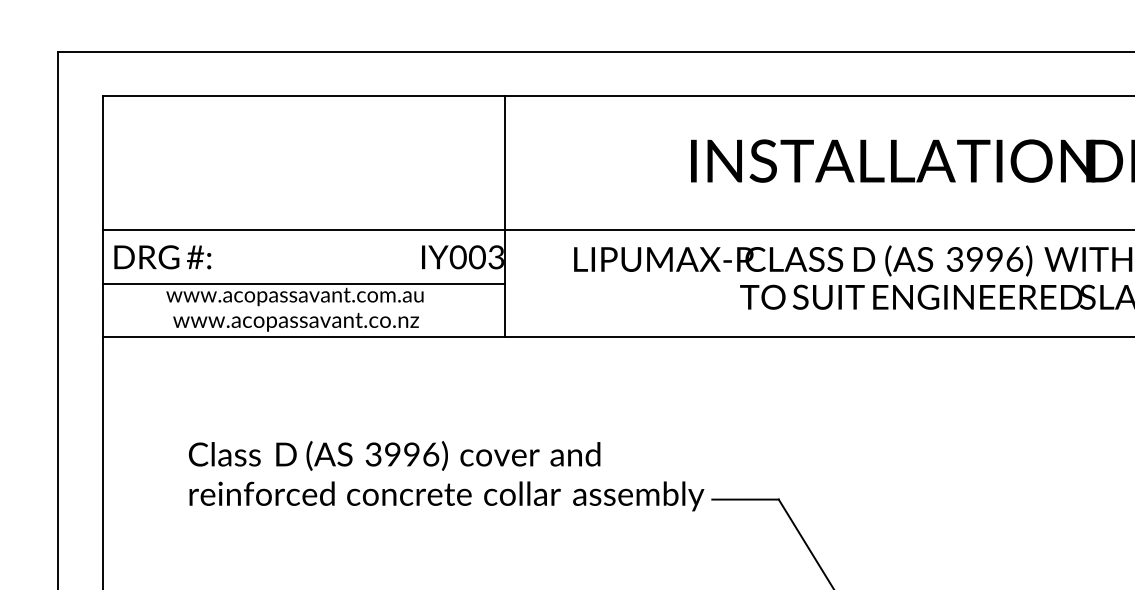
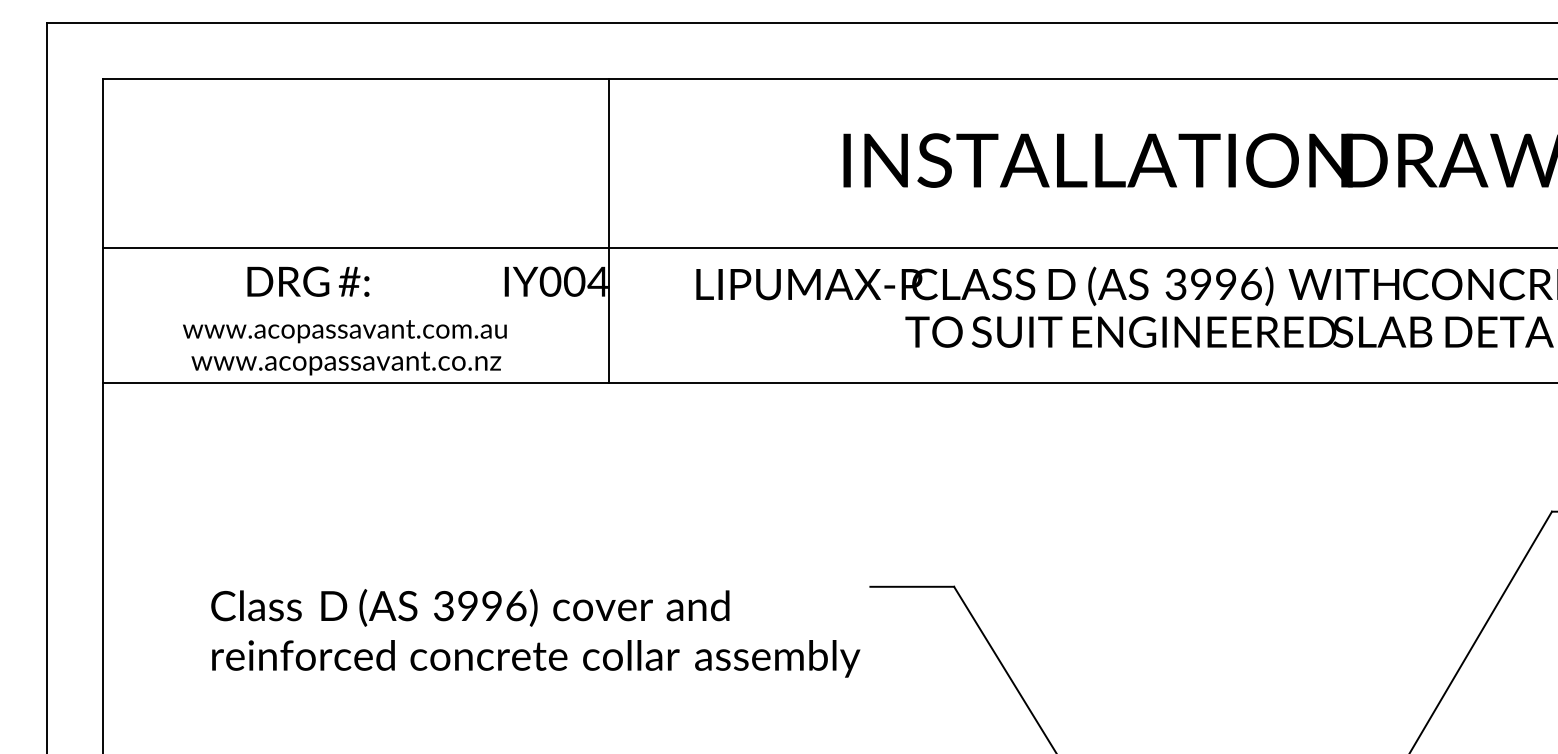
text: (162, 257) -> (308, 281), moved
text: (495, 257) -> (597, 281), IY003 -> IY004
line: (303, 284) -> (355, 315), removed
text: (446, 476) -> (535, 633), moved

